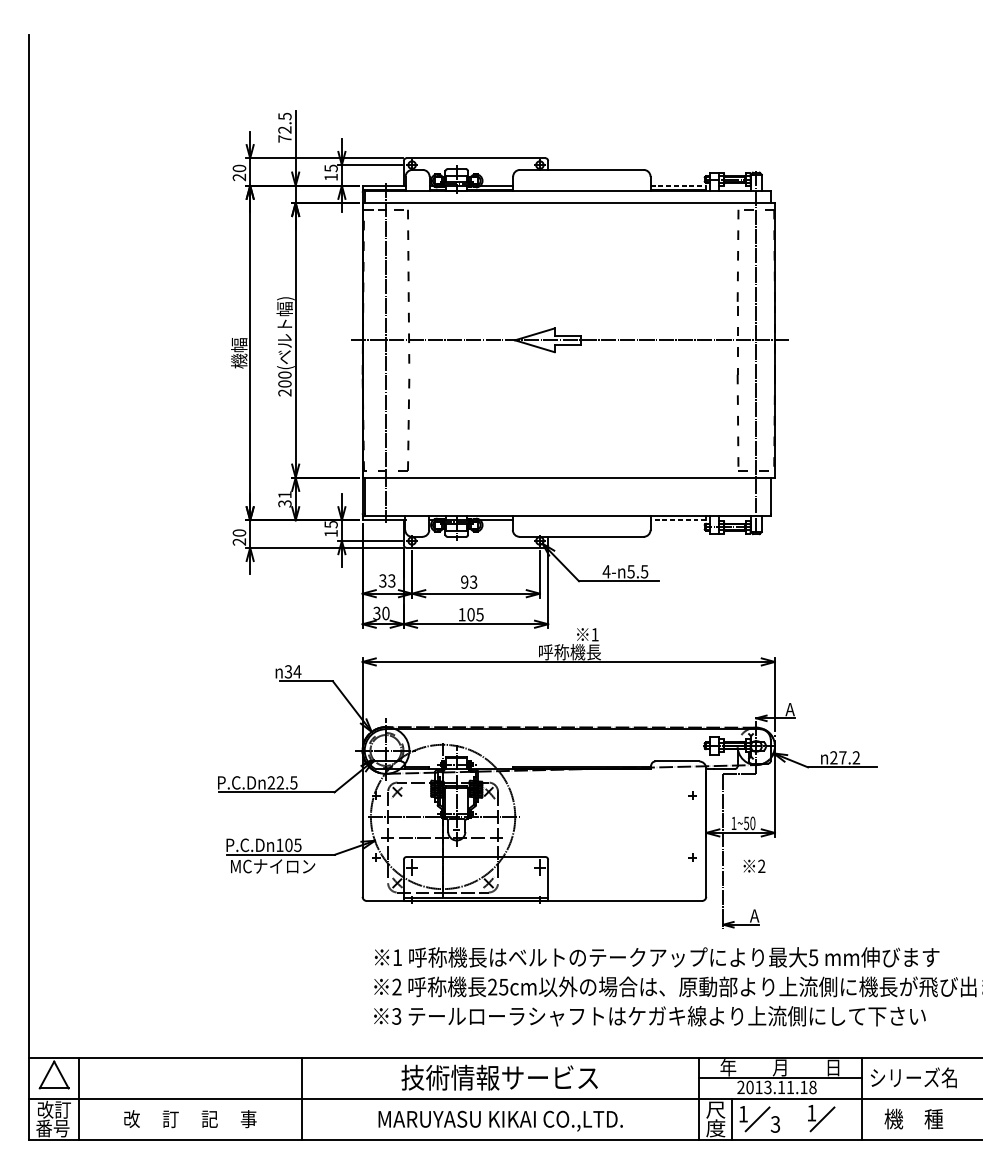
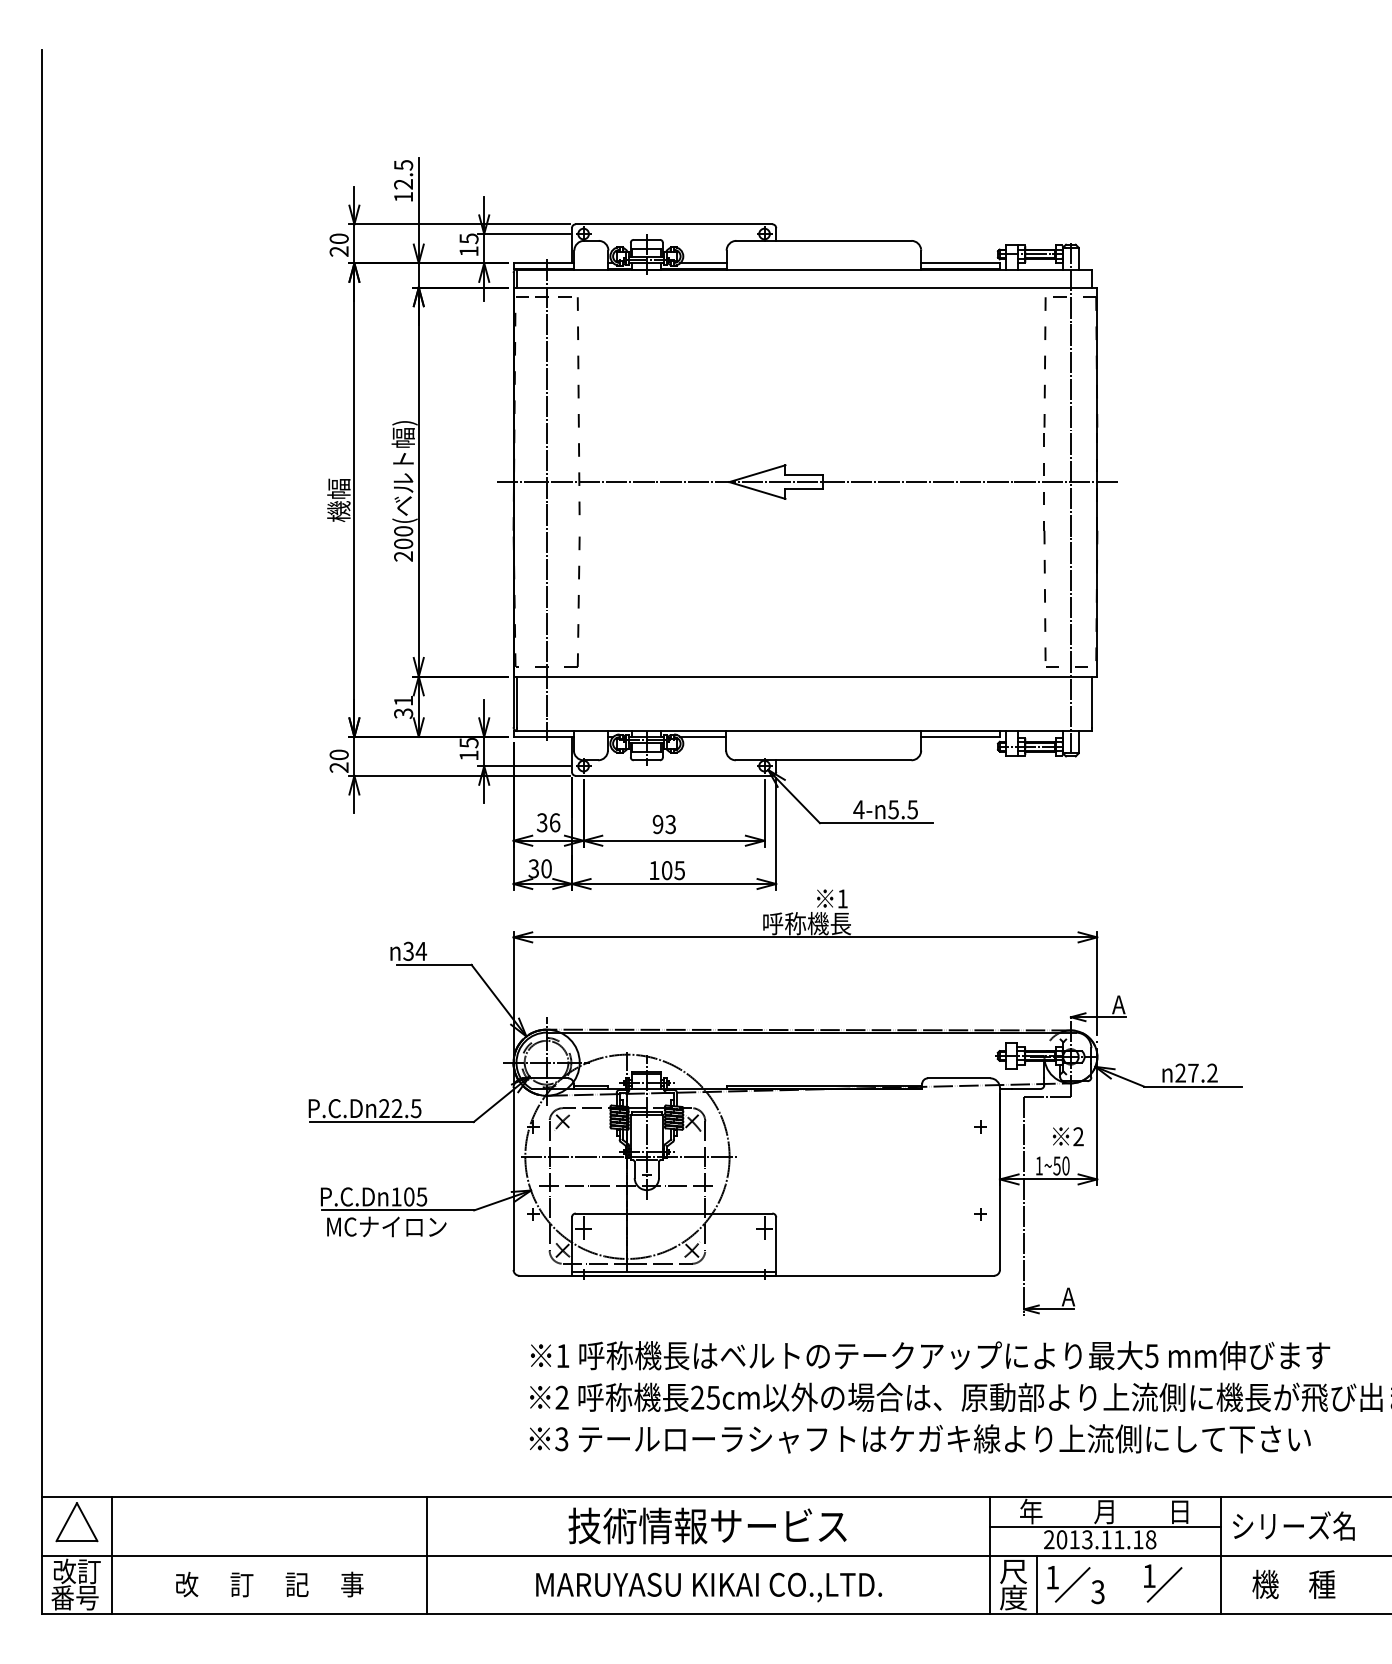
text: (284, 138) -> (403, 196), 72.5 -> 12.5
line: (679, 185) -> (961, 263), dashed -> solid
line: (678, 520) -> (960, 736), dashed -> solid
text: (391, 580) -> (554, 822), 33 -> 36
text: (754, 866) -> (1068, 1136), moved

